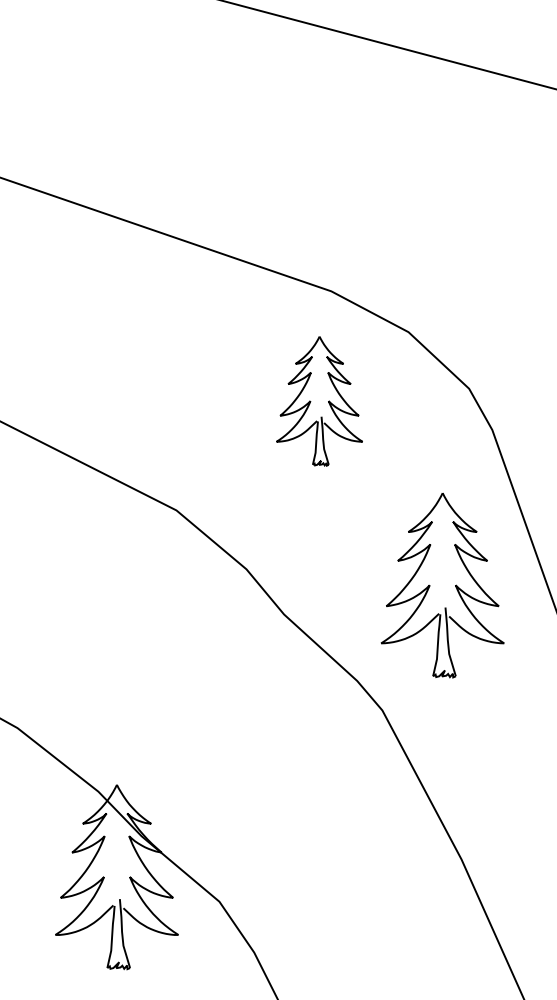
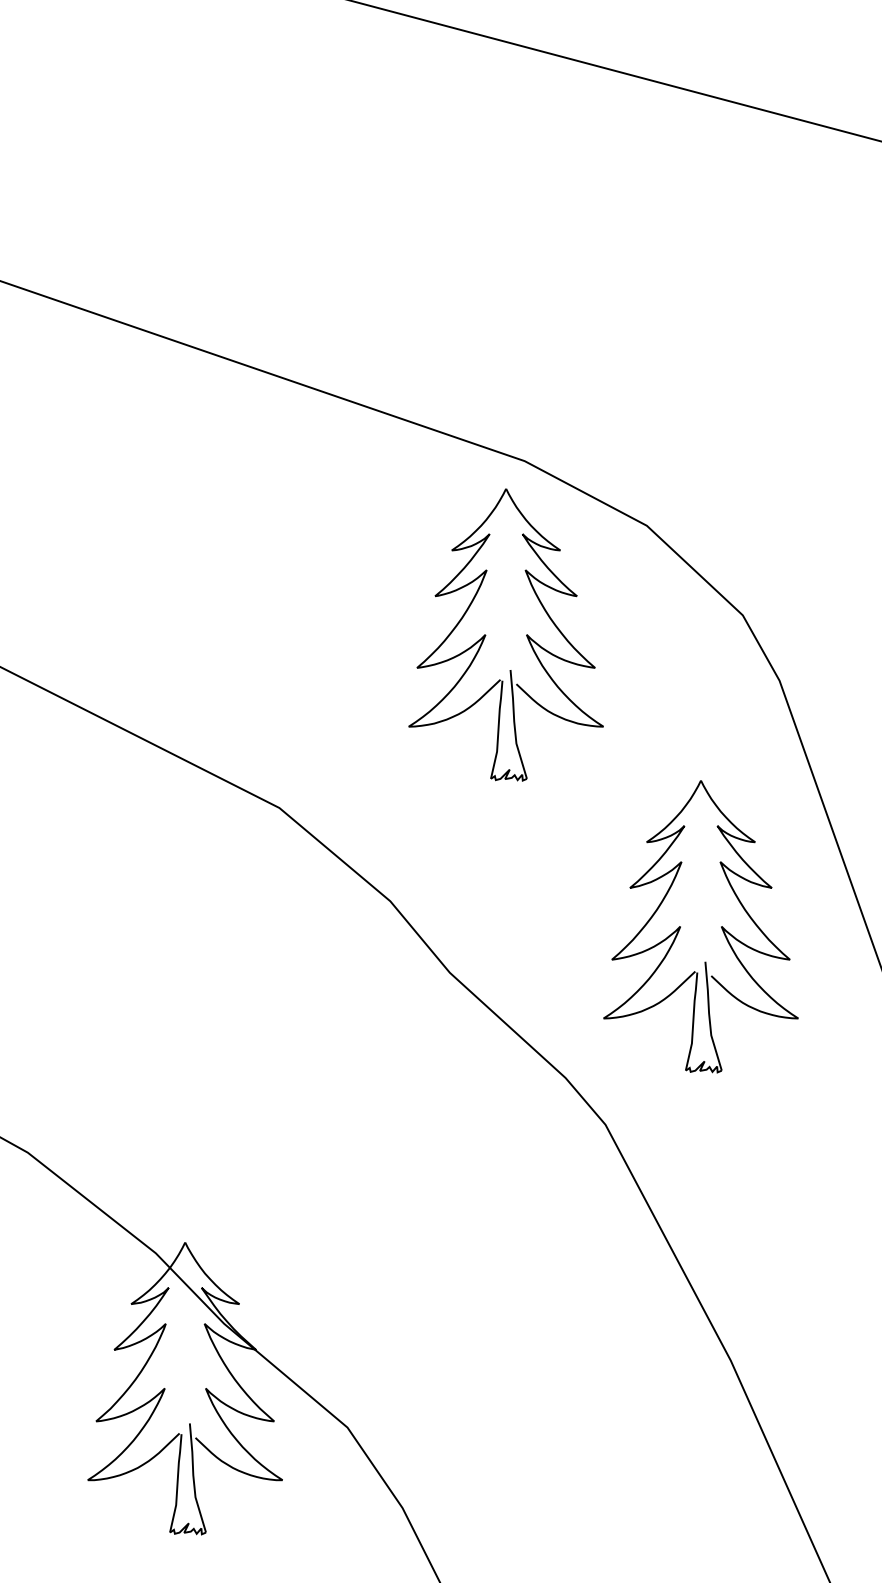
part: (319, 401) -> (505, 635), size x1.43

